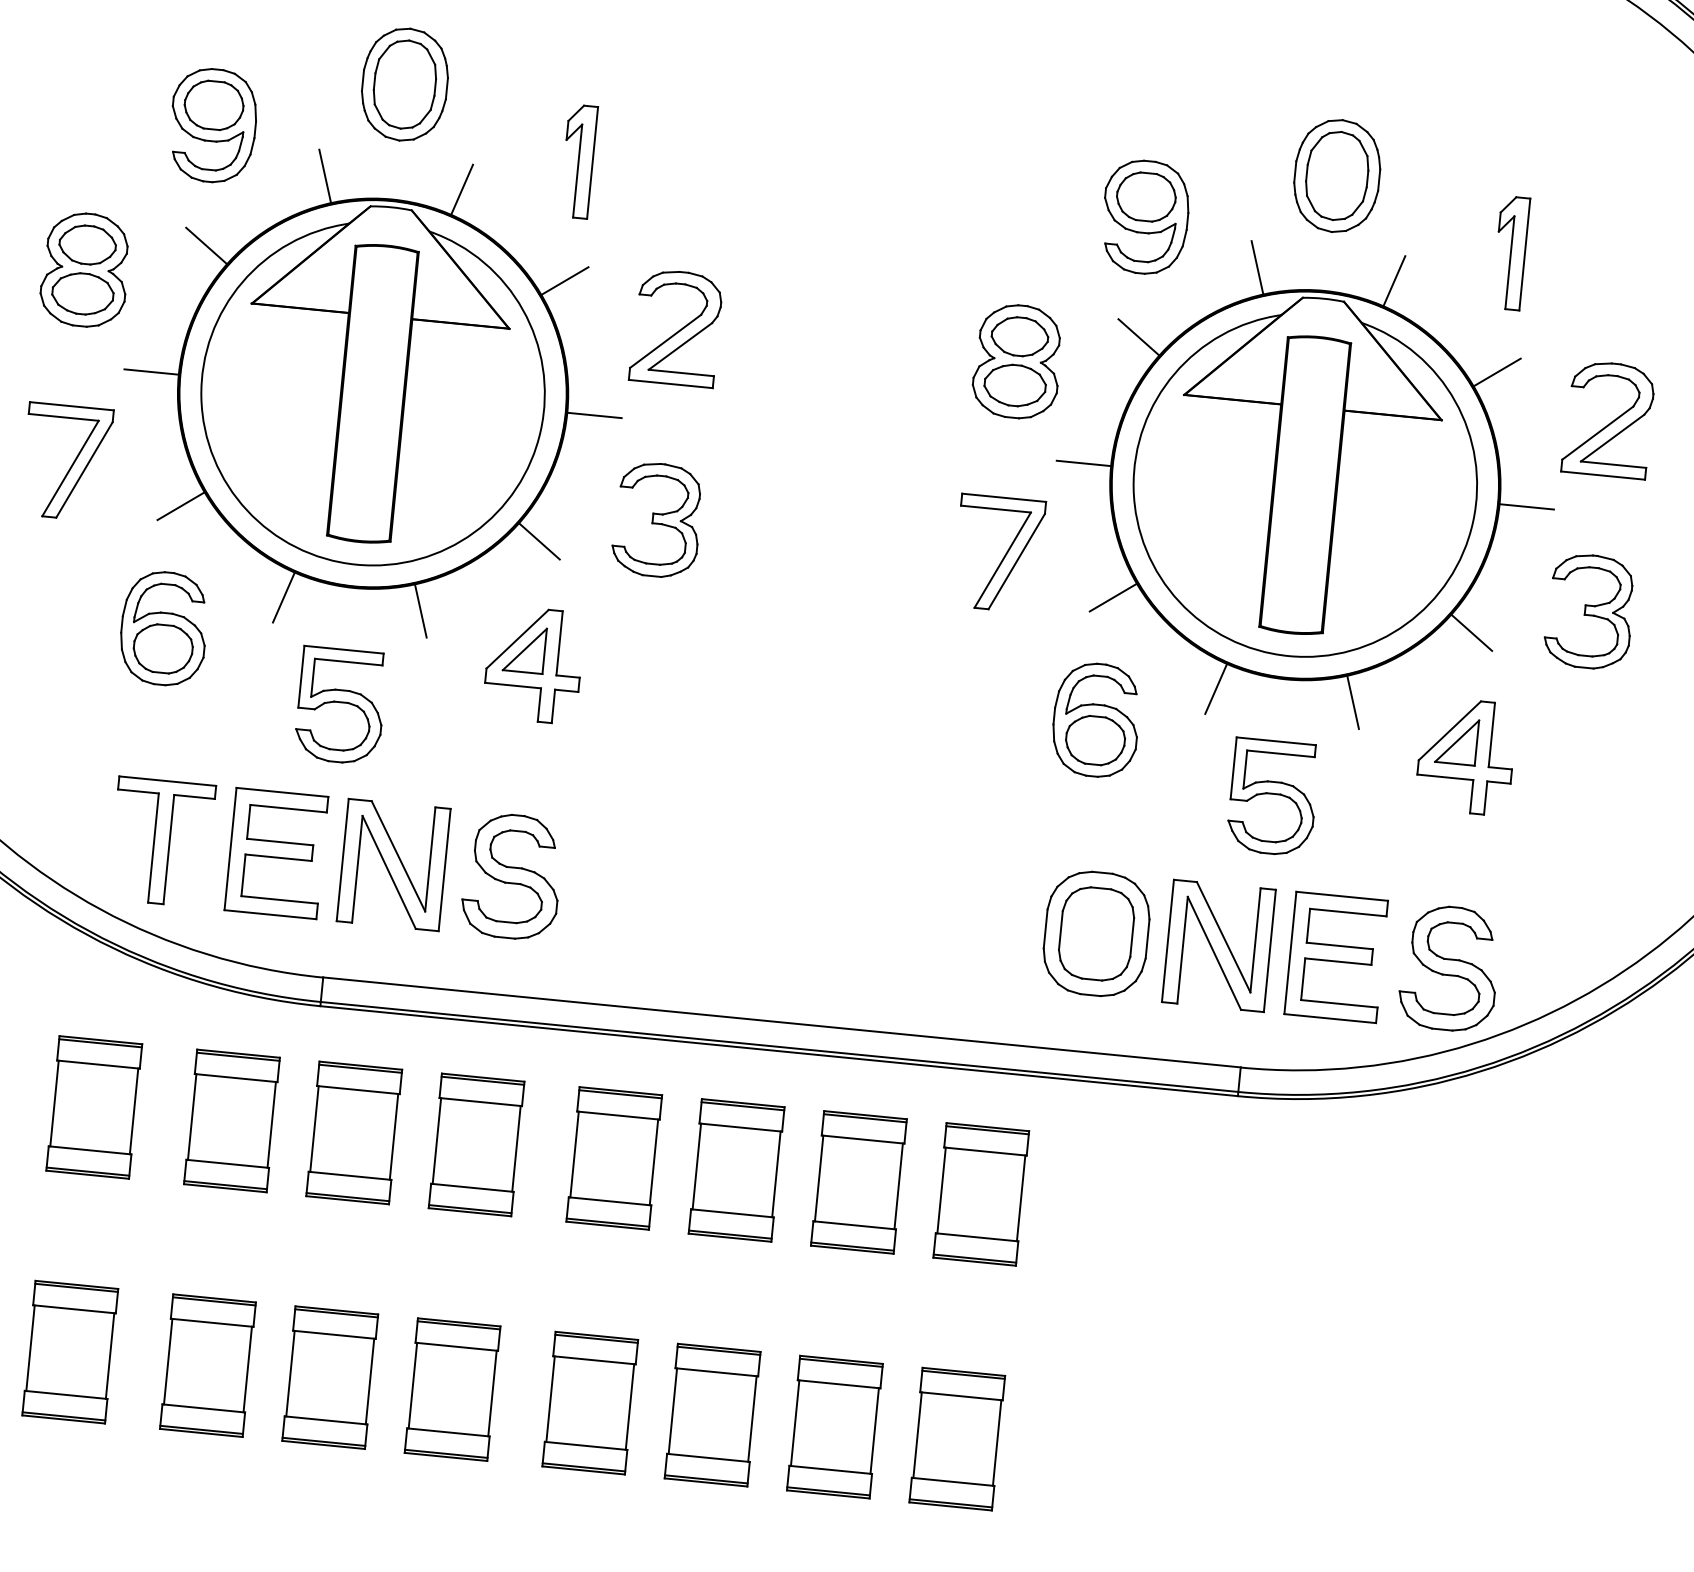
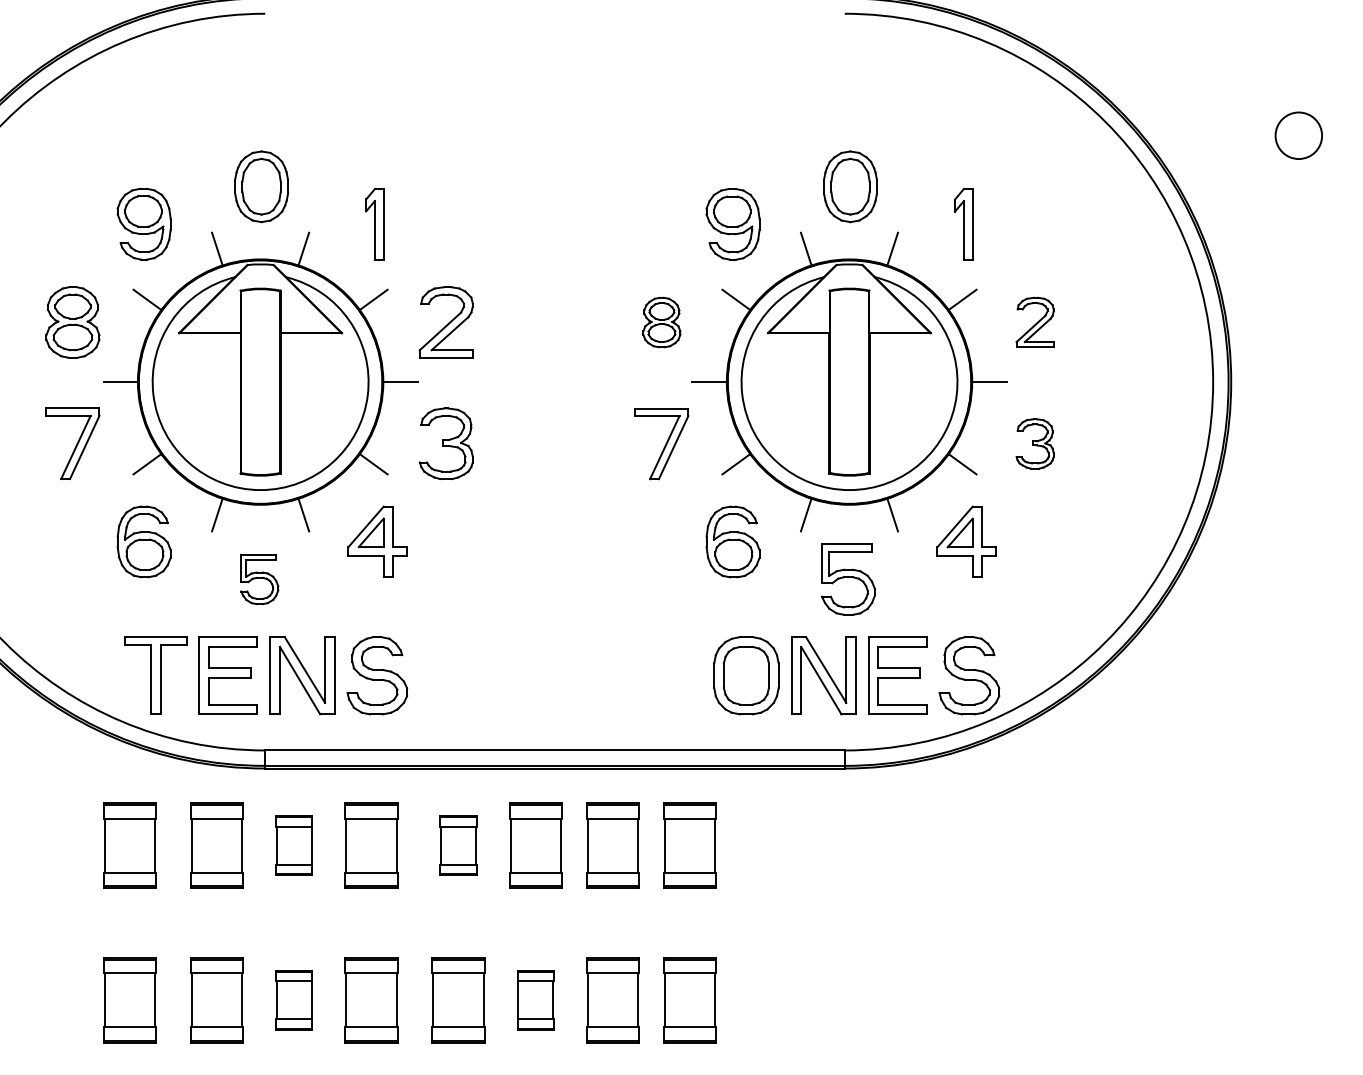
part: (1016, 361) -> (661, 322), size x0.7
part: (1607, 419) -> (1034, 322), size x0.7
part: (1588, 611) -> (1034, 443), size x0.7
part: (340, 706) -> (259, 579), size x0.7
part: (353, 1132) -> (293, 845), size x0.7
part: (614, 1158) -> (458, 845), size x0.7
part: (329, 1377) -> (293, 1000), size x0.7
part: (712, 1415) -> (535, 1000), size x0.7

